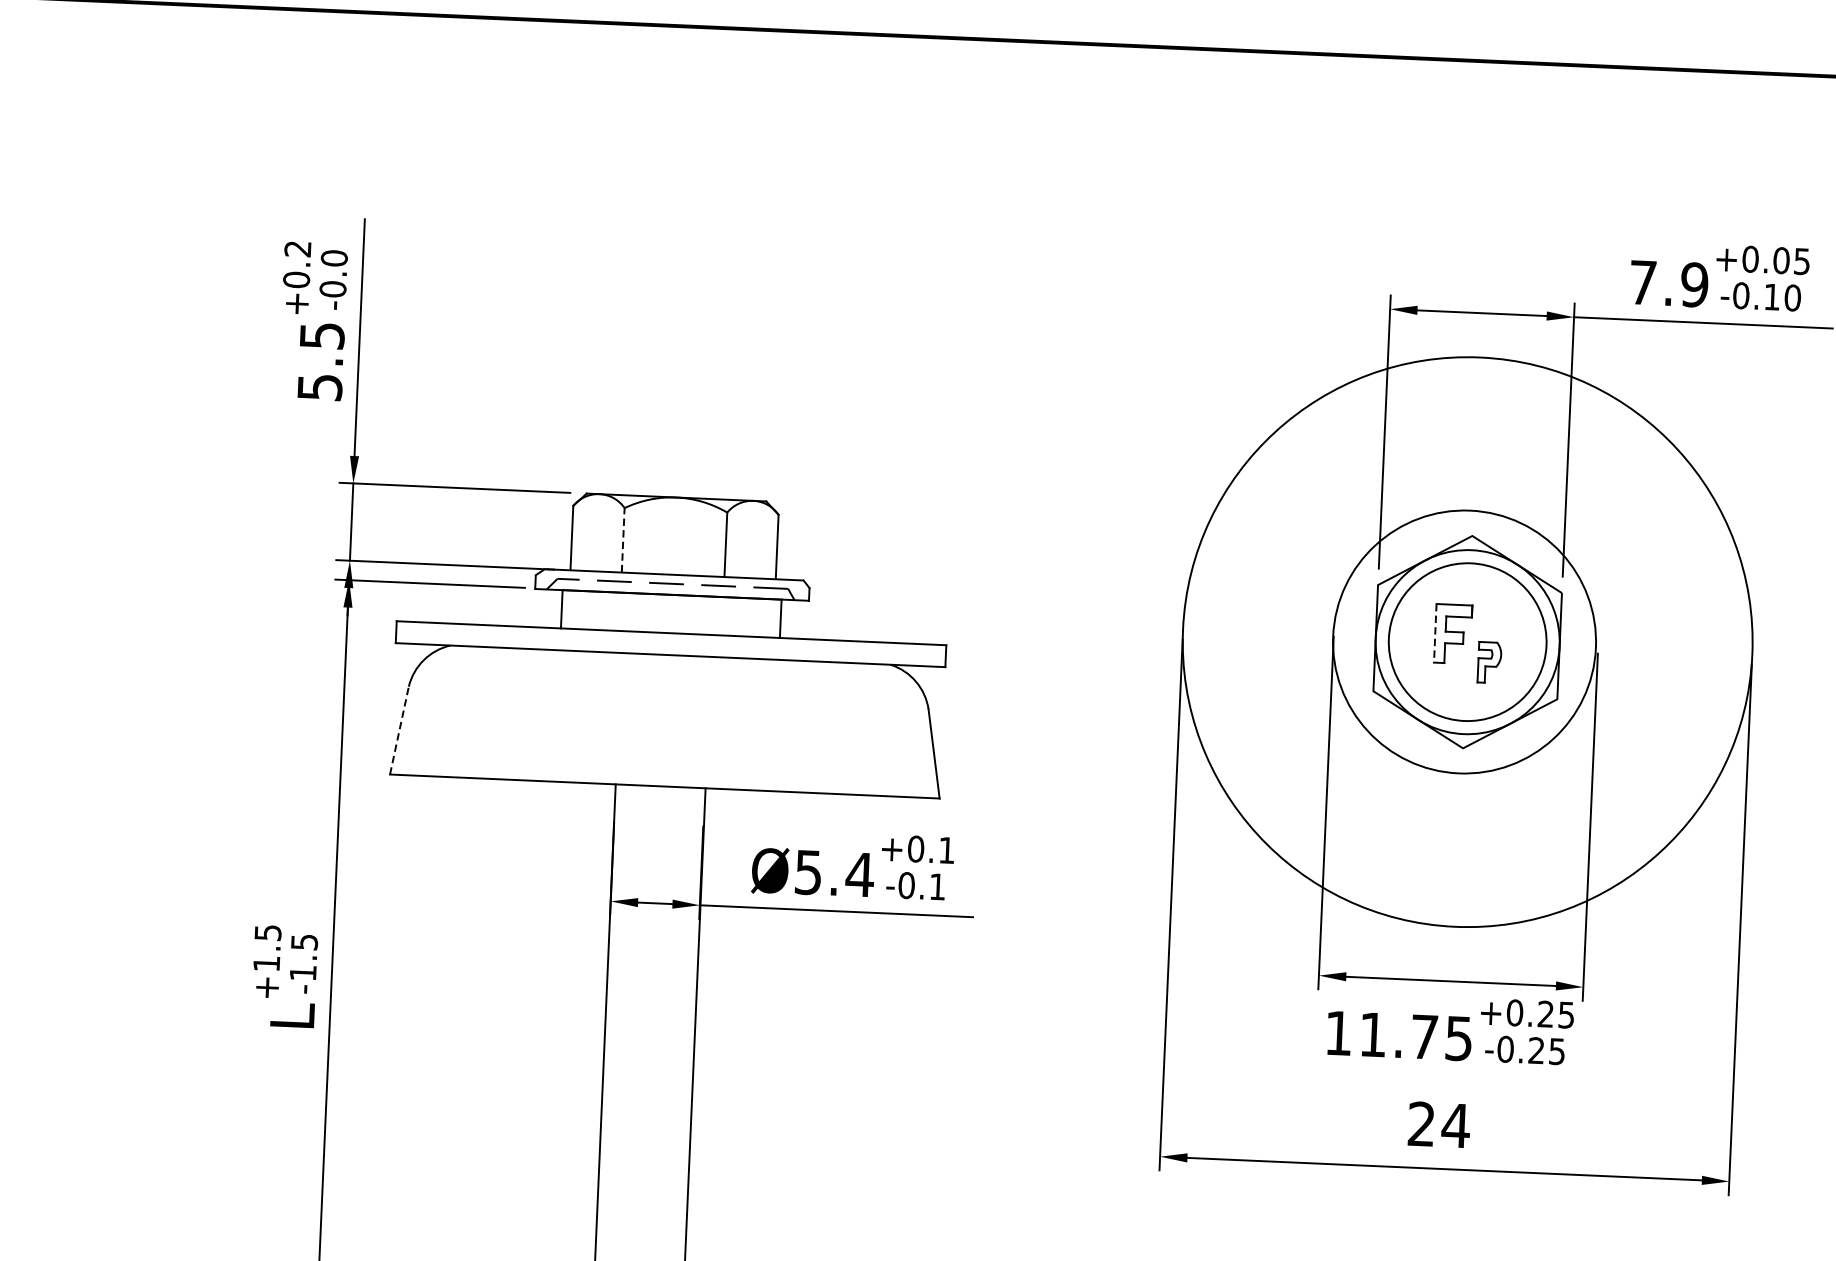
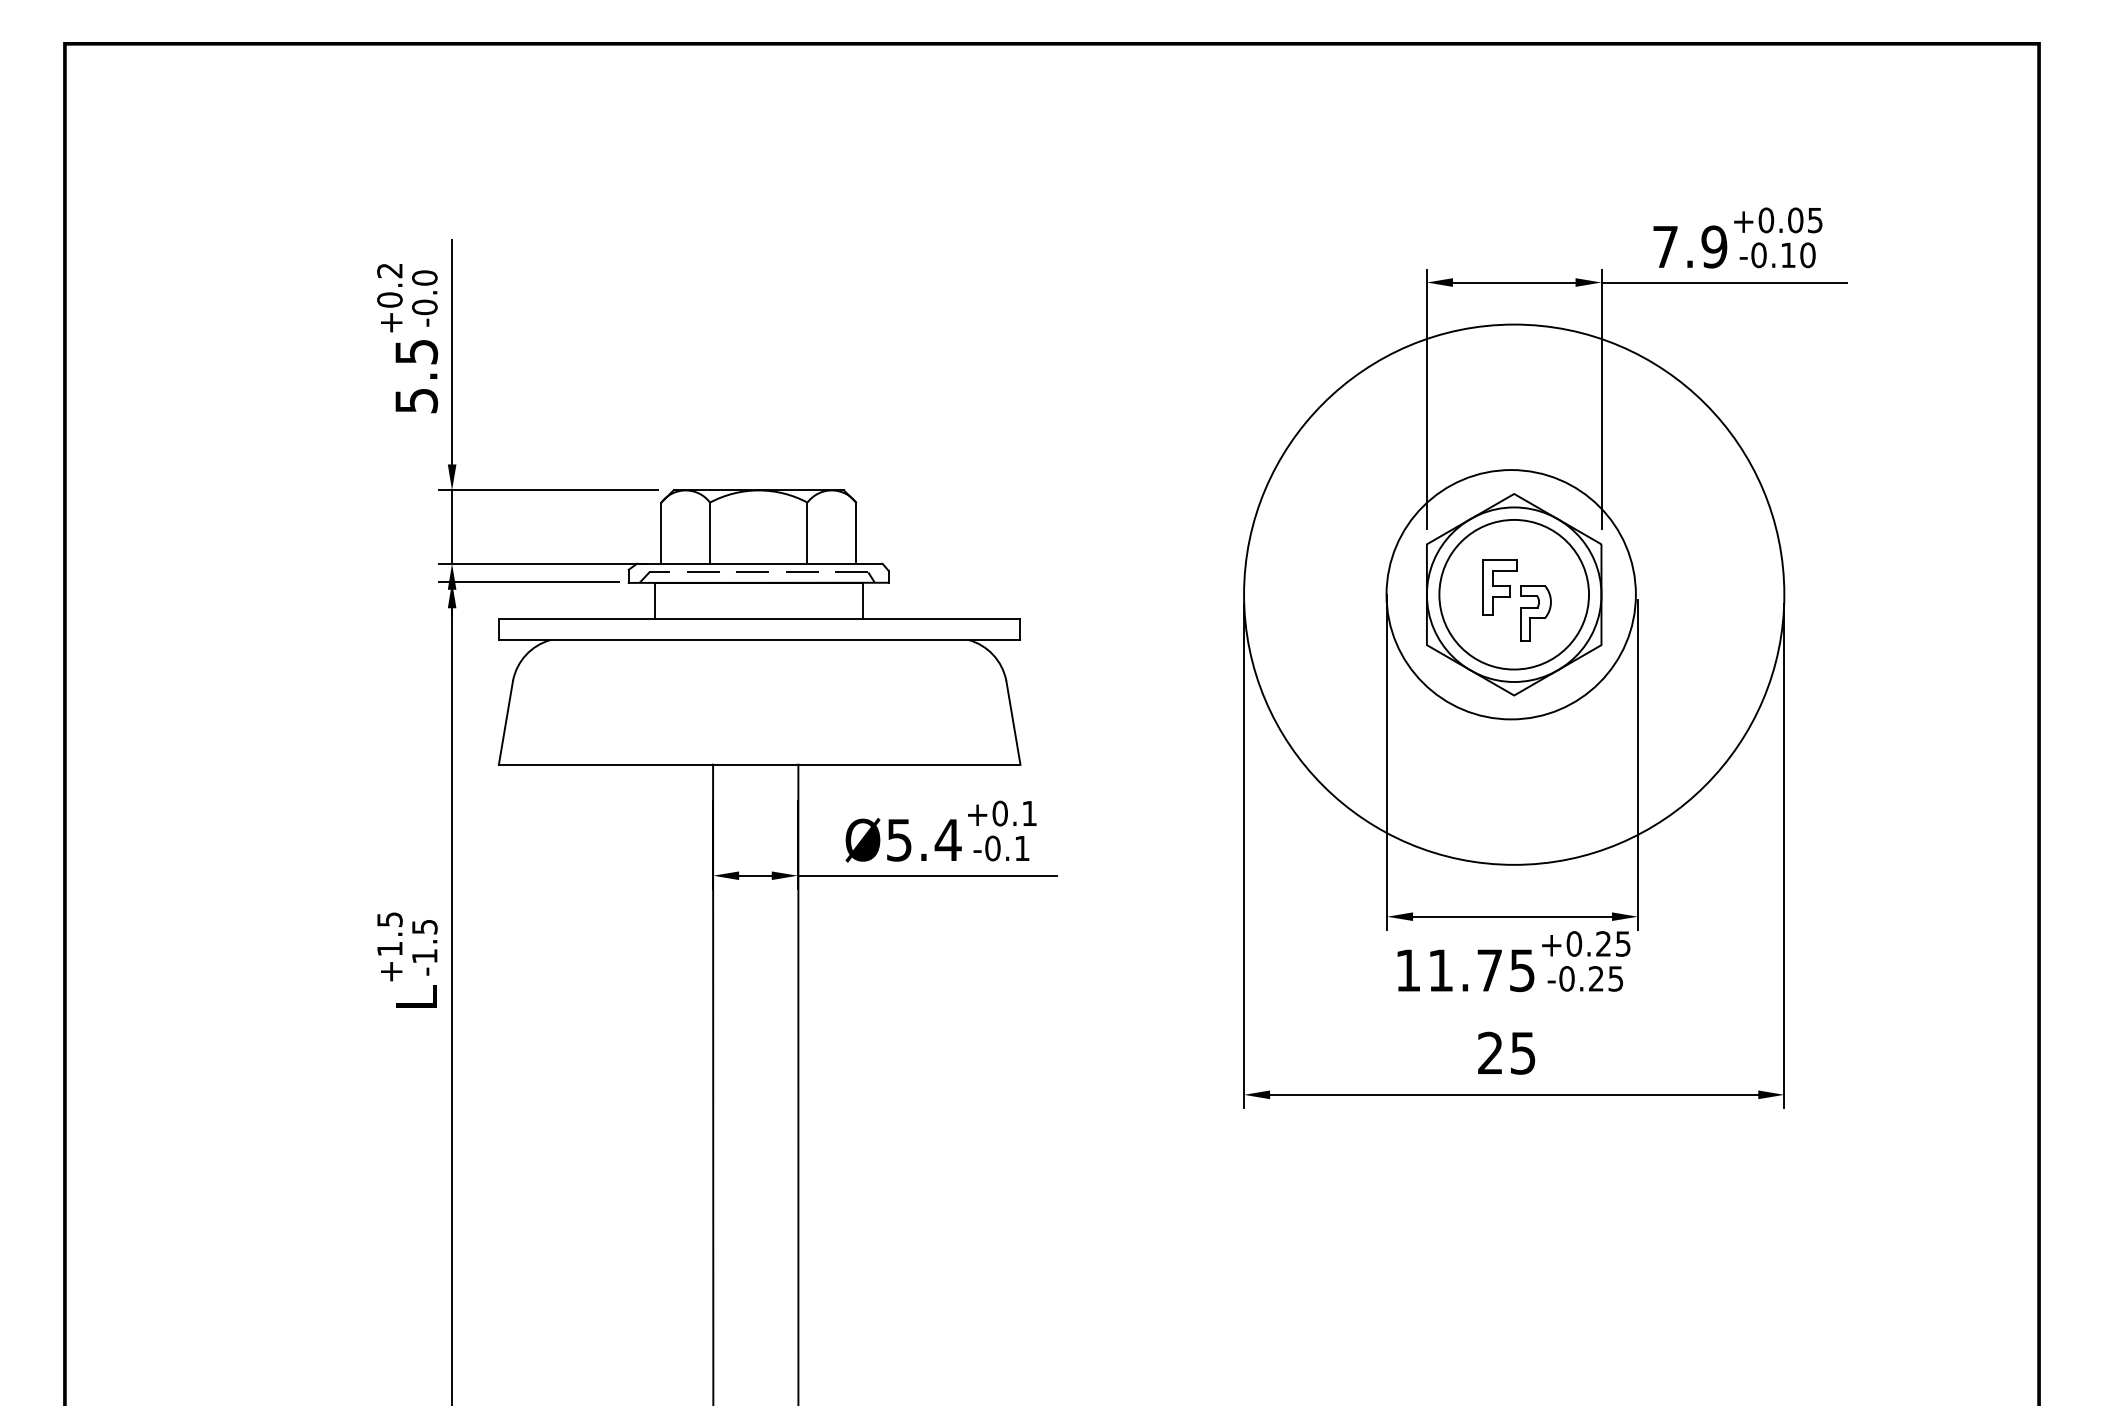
line: (623, 539) -> (710, 532), dashed -> solid
line: (1435, 633) -> (1483, 587), dashed -> solid
part: (1489, 662) -> (1535, 613), size x1.43
line: (398, 730) -> (505, 722), dashed -> solid
text: (1455, 1125) -> (1522, 1053), 24 -> 25

